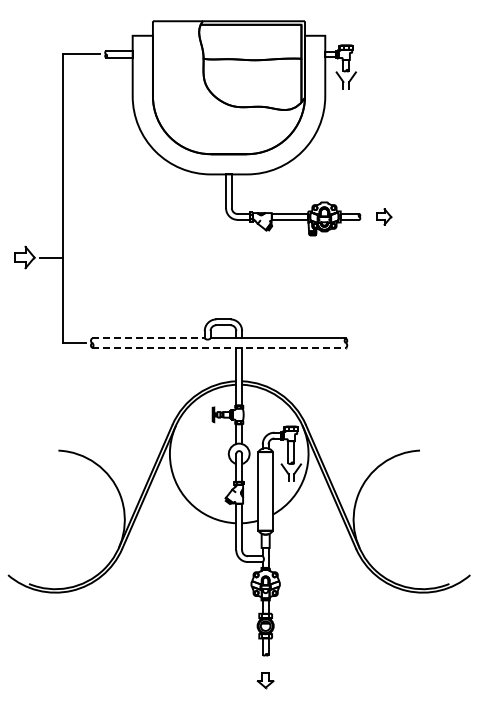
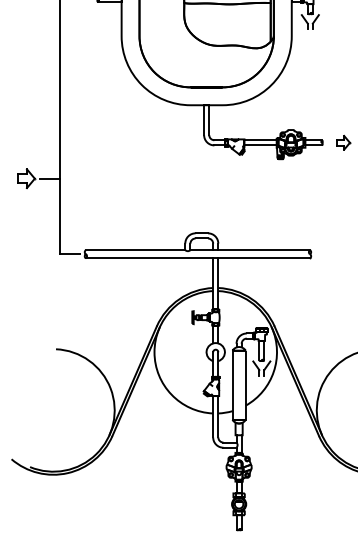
line: (149, 338) -> (136, 250), dashed -> solid
line: (219, 347) -> (198, 258), dashed -> solid

